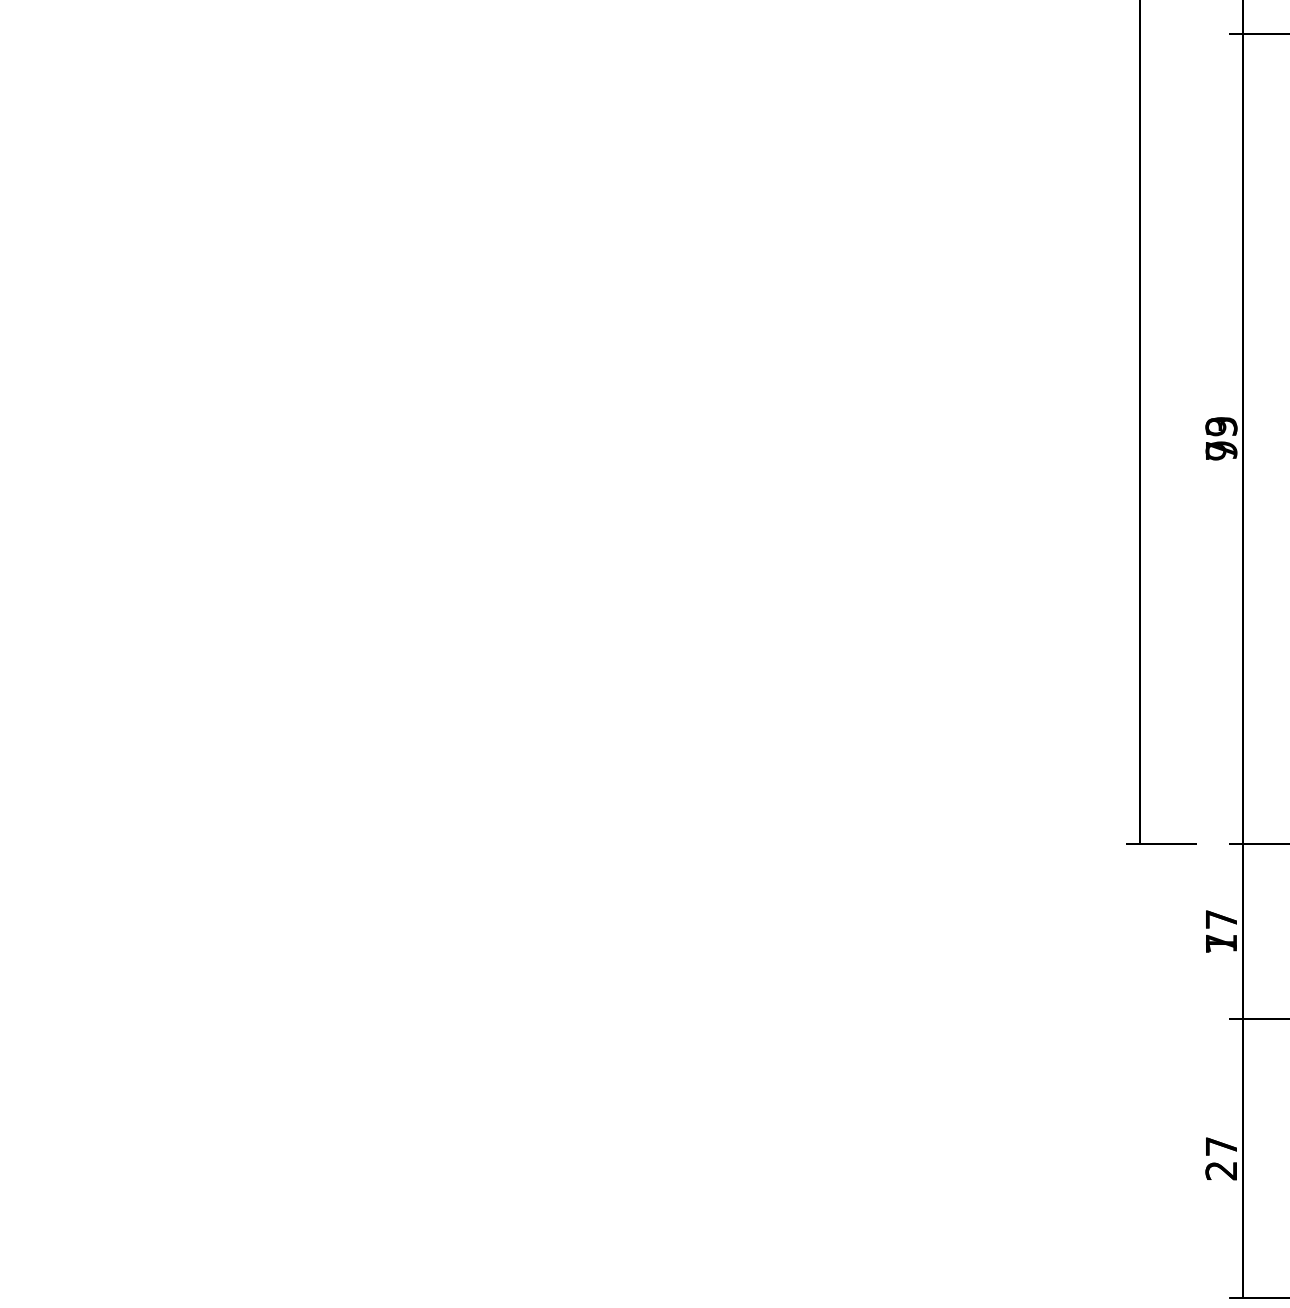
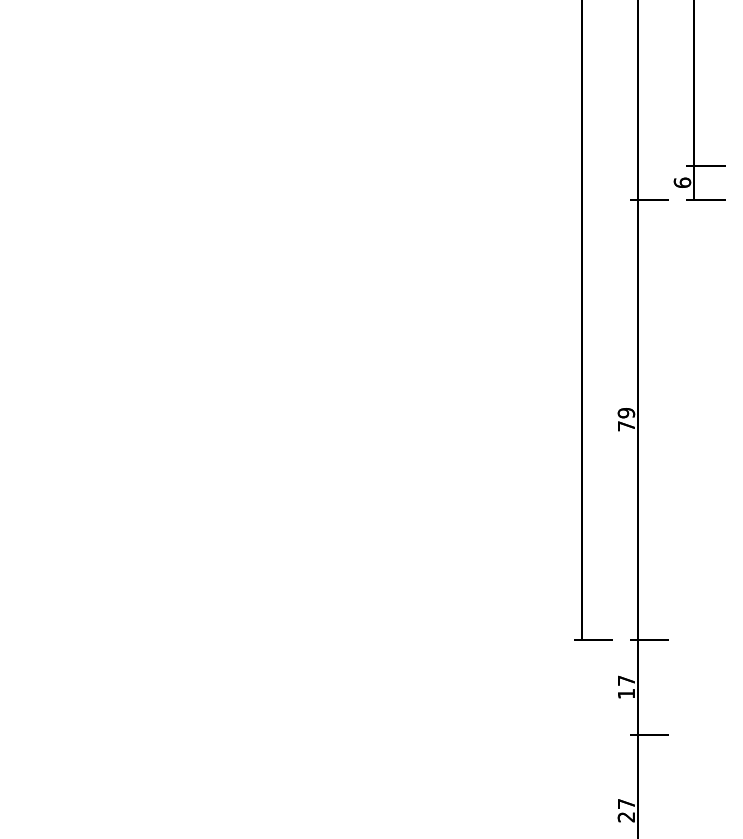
text: (1221, 438) -> (626, 419), 93 -> 79
text: (1221, 942) -> (626, 693), 77 -> 17

